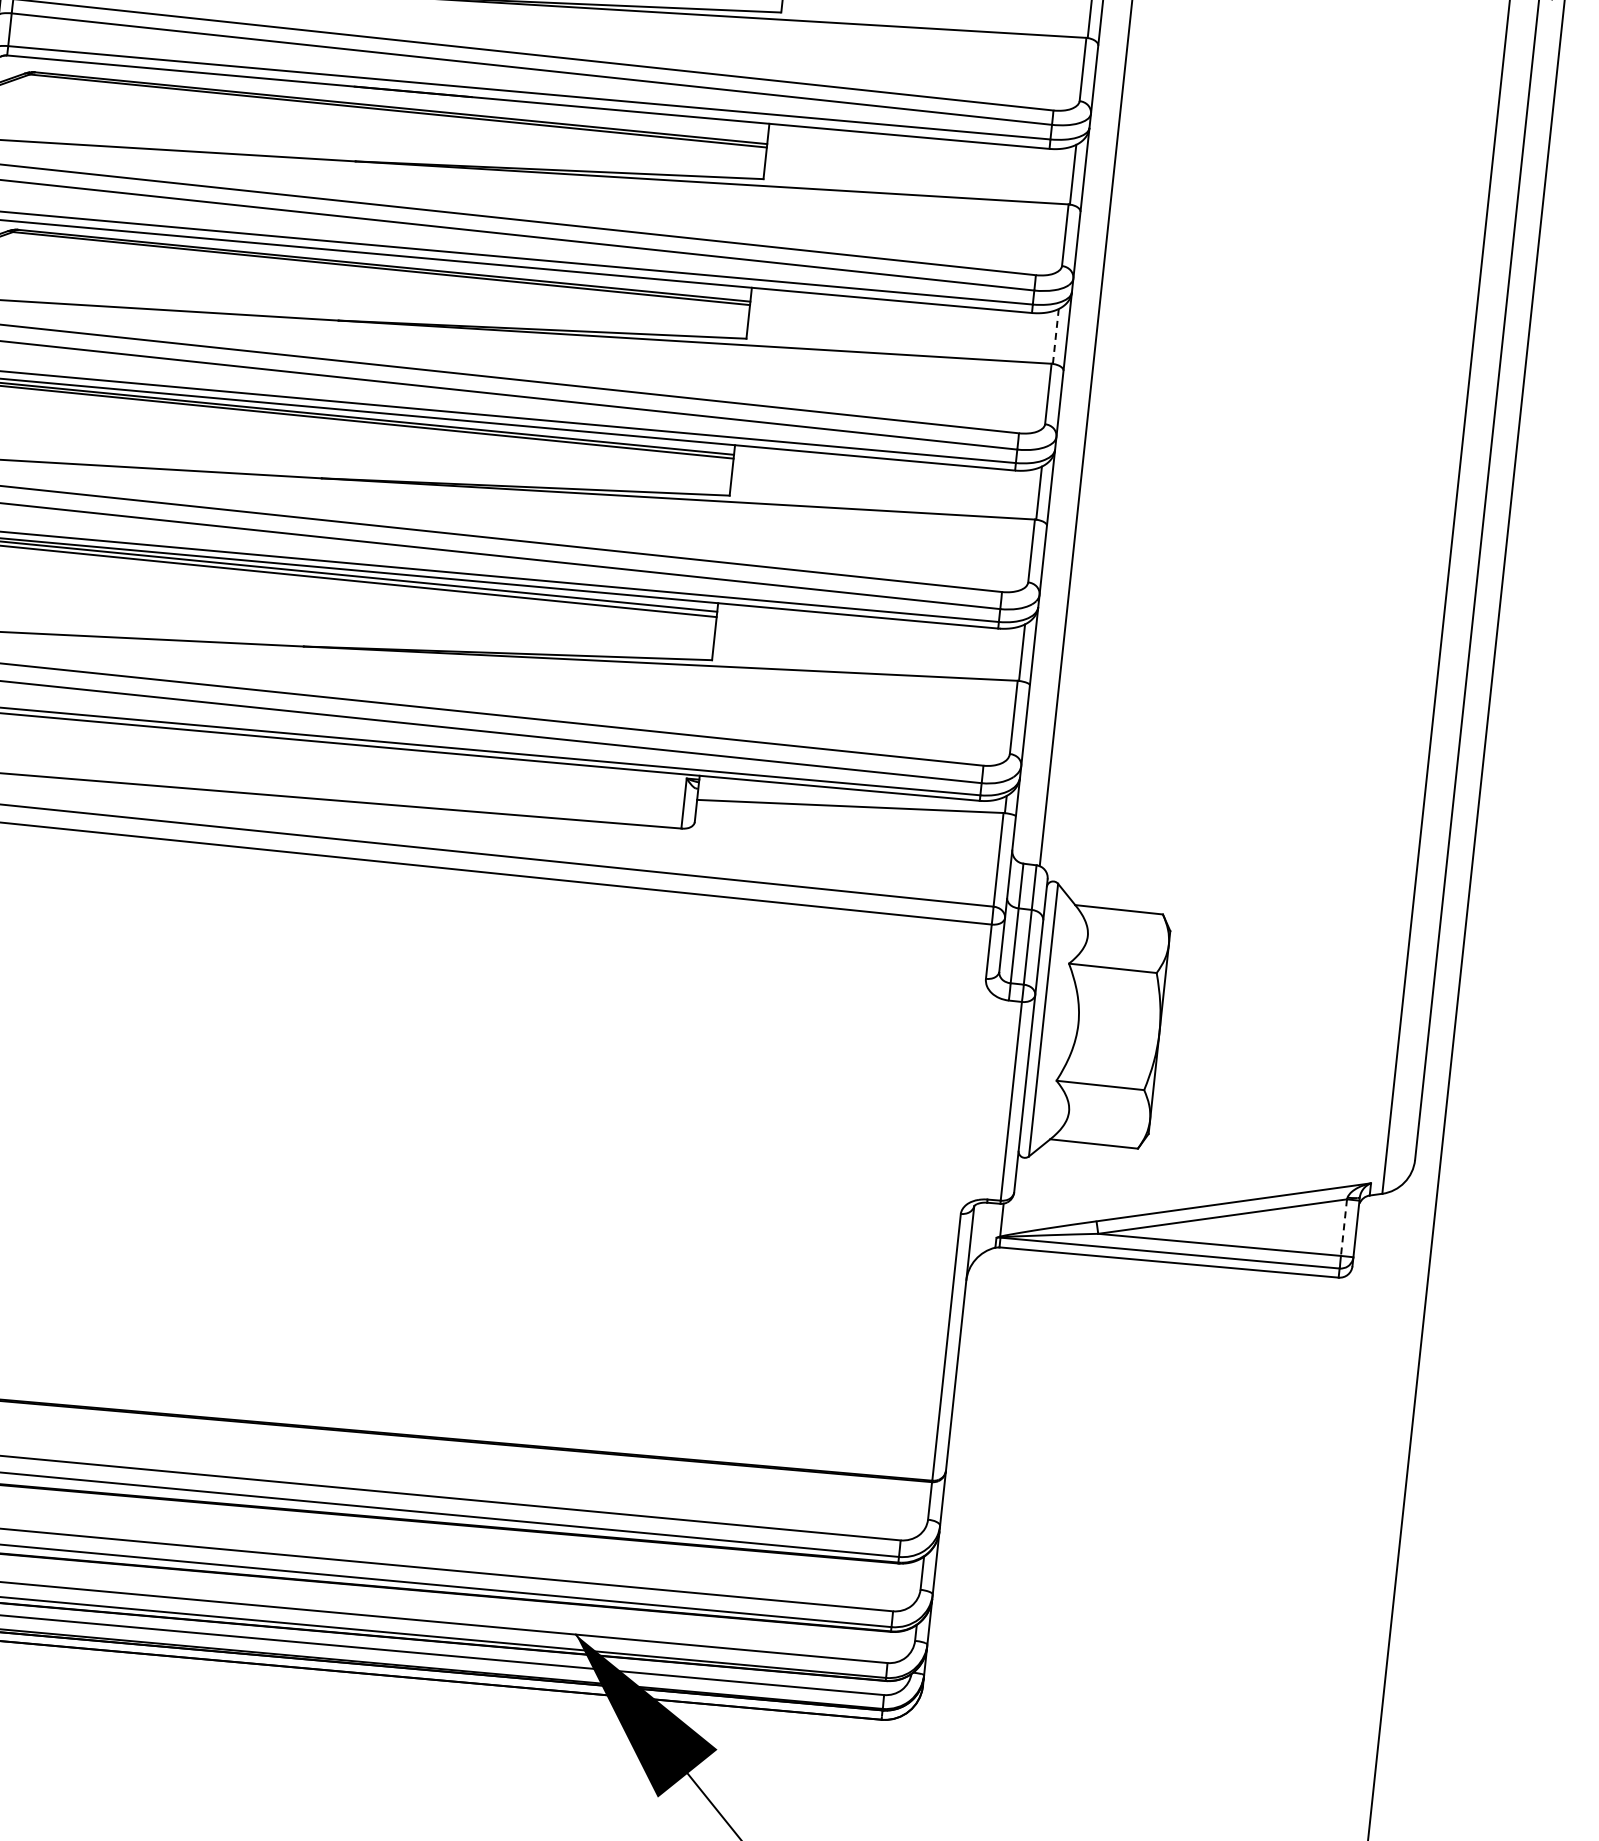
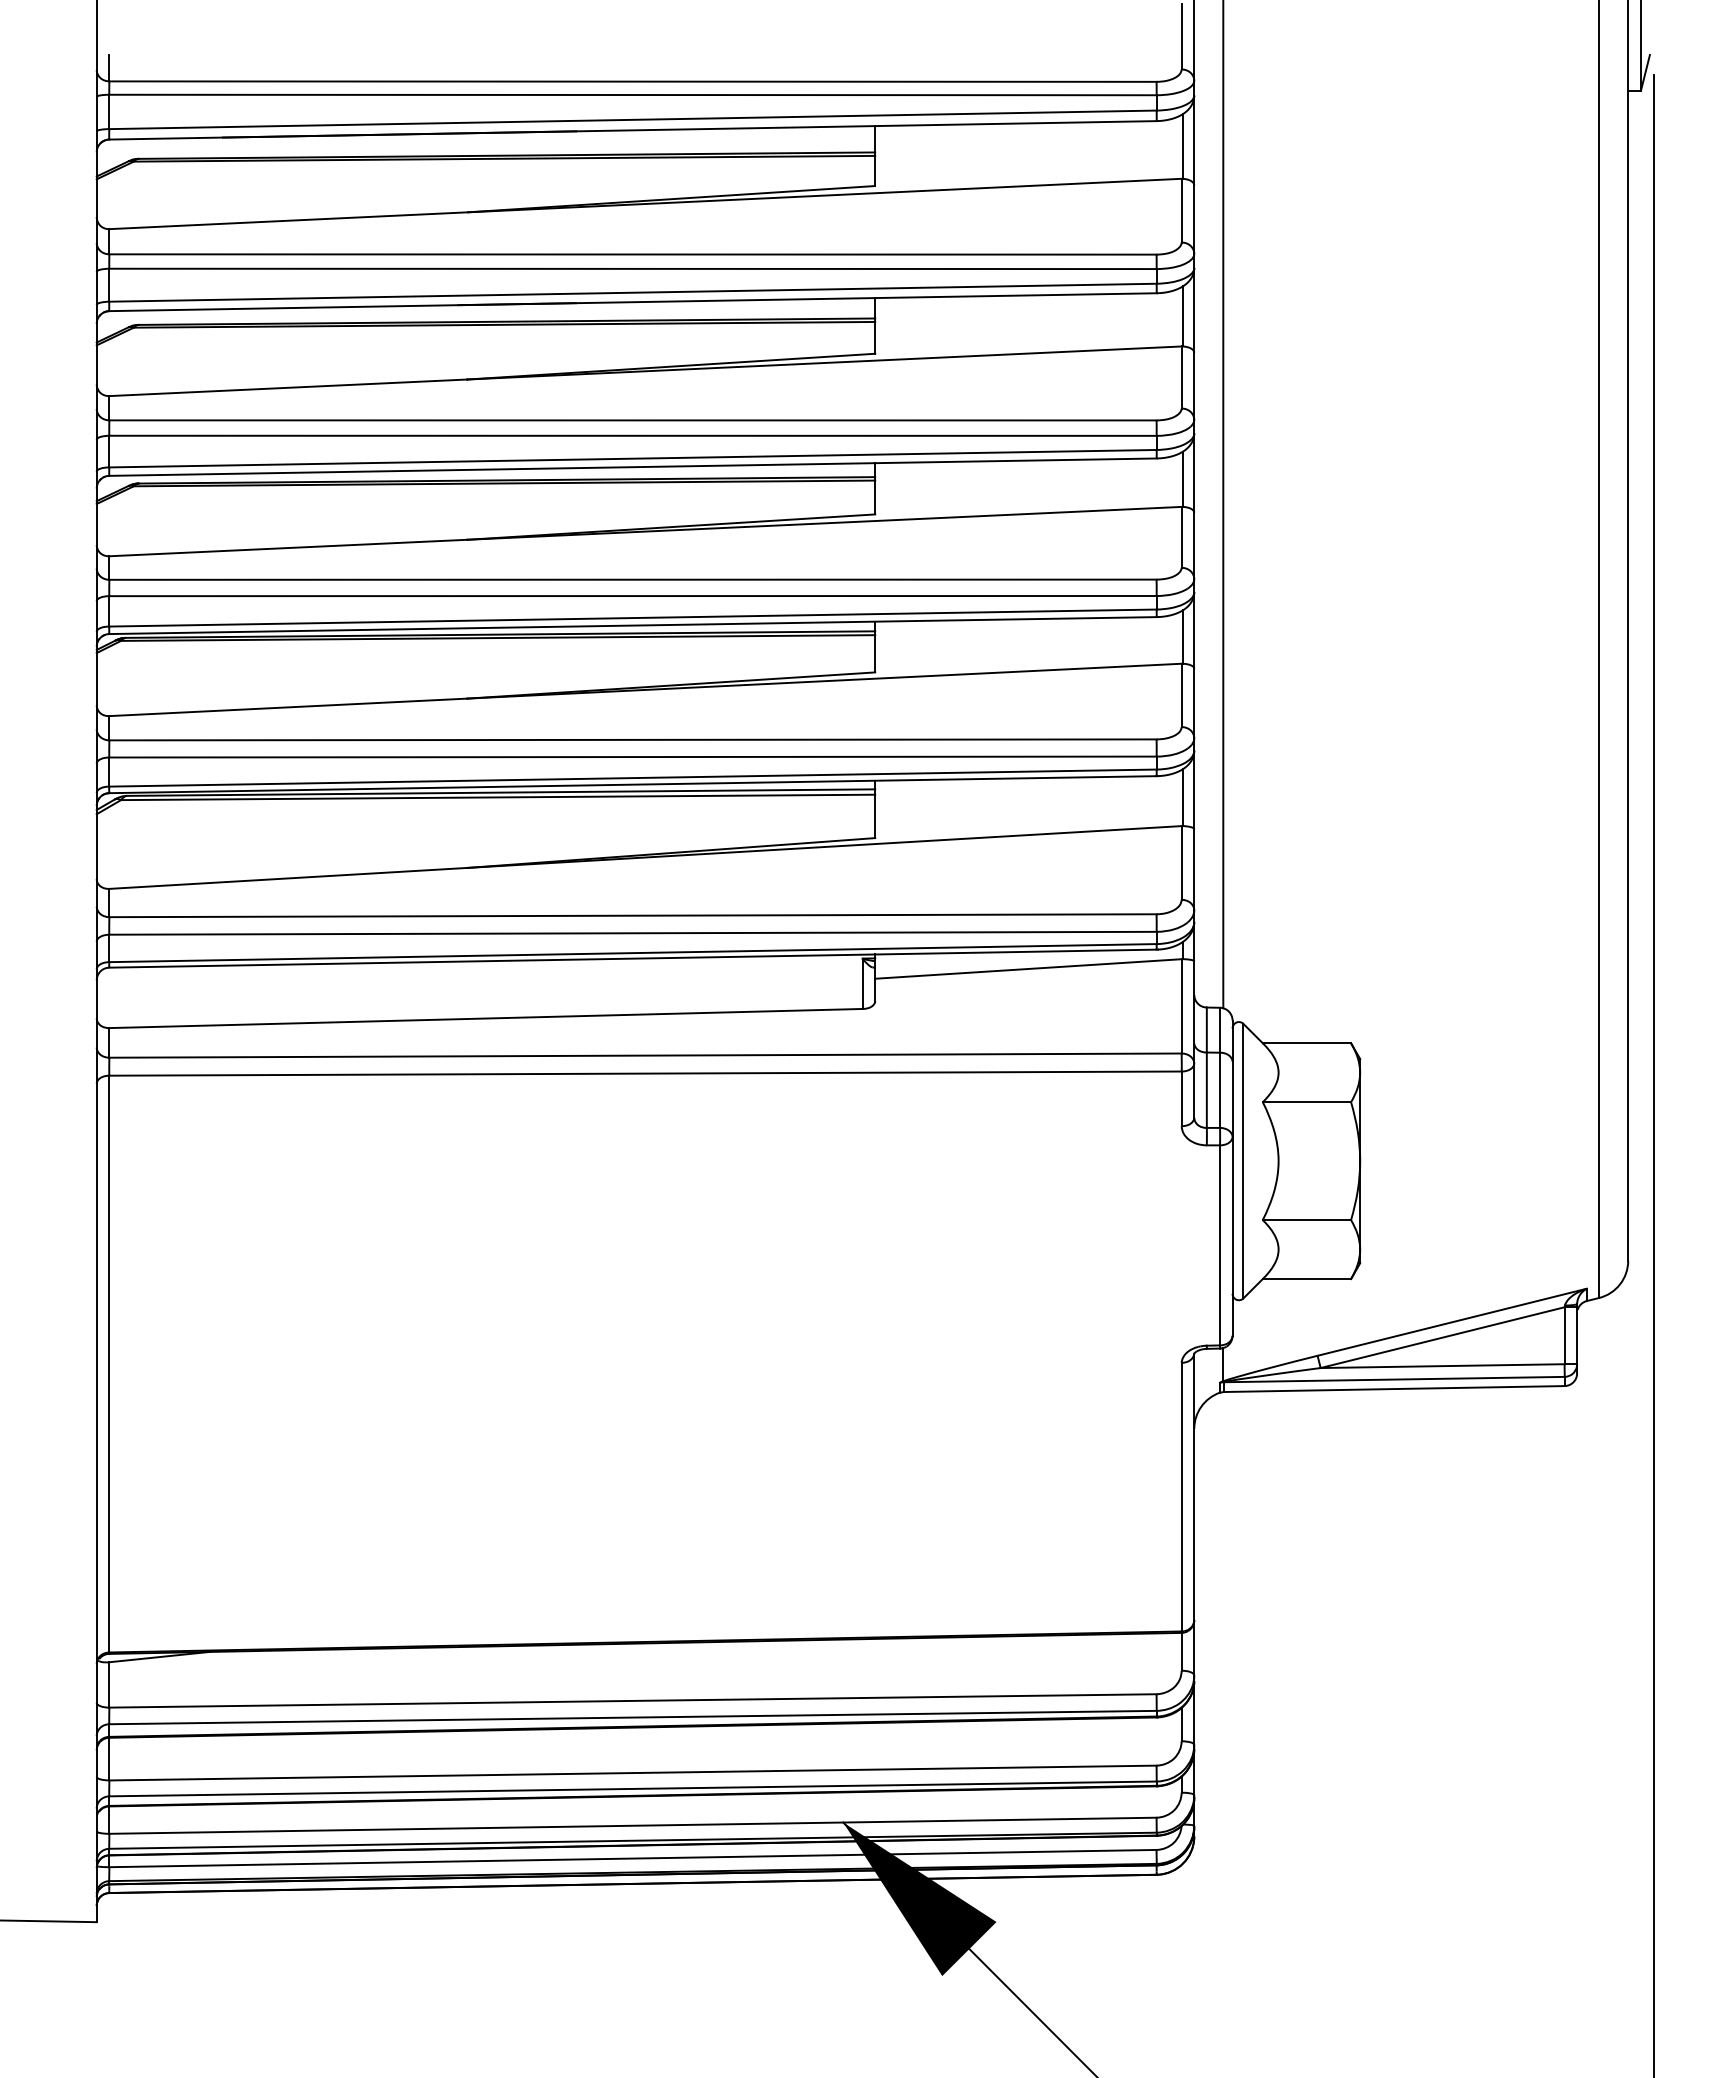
line: (1055, 336) -> (1182, 479), dashed -> solid
line: (1343, 1228) -> (1564, 1336), dashed -> solid

